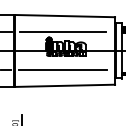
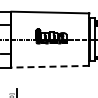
line: (62, 32) -> (48, 25), removed
line: (62, 70) -> (48, 54), removed
line: (63, 85) -> (49, 66), solid -> dashed

